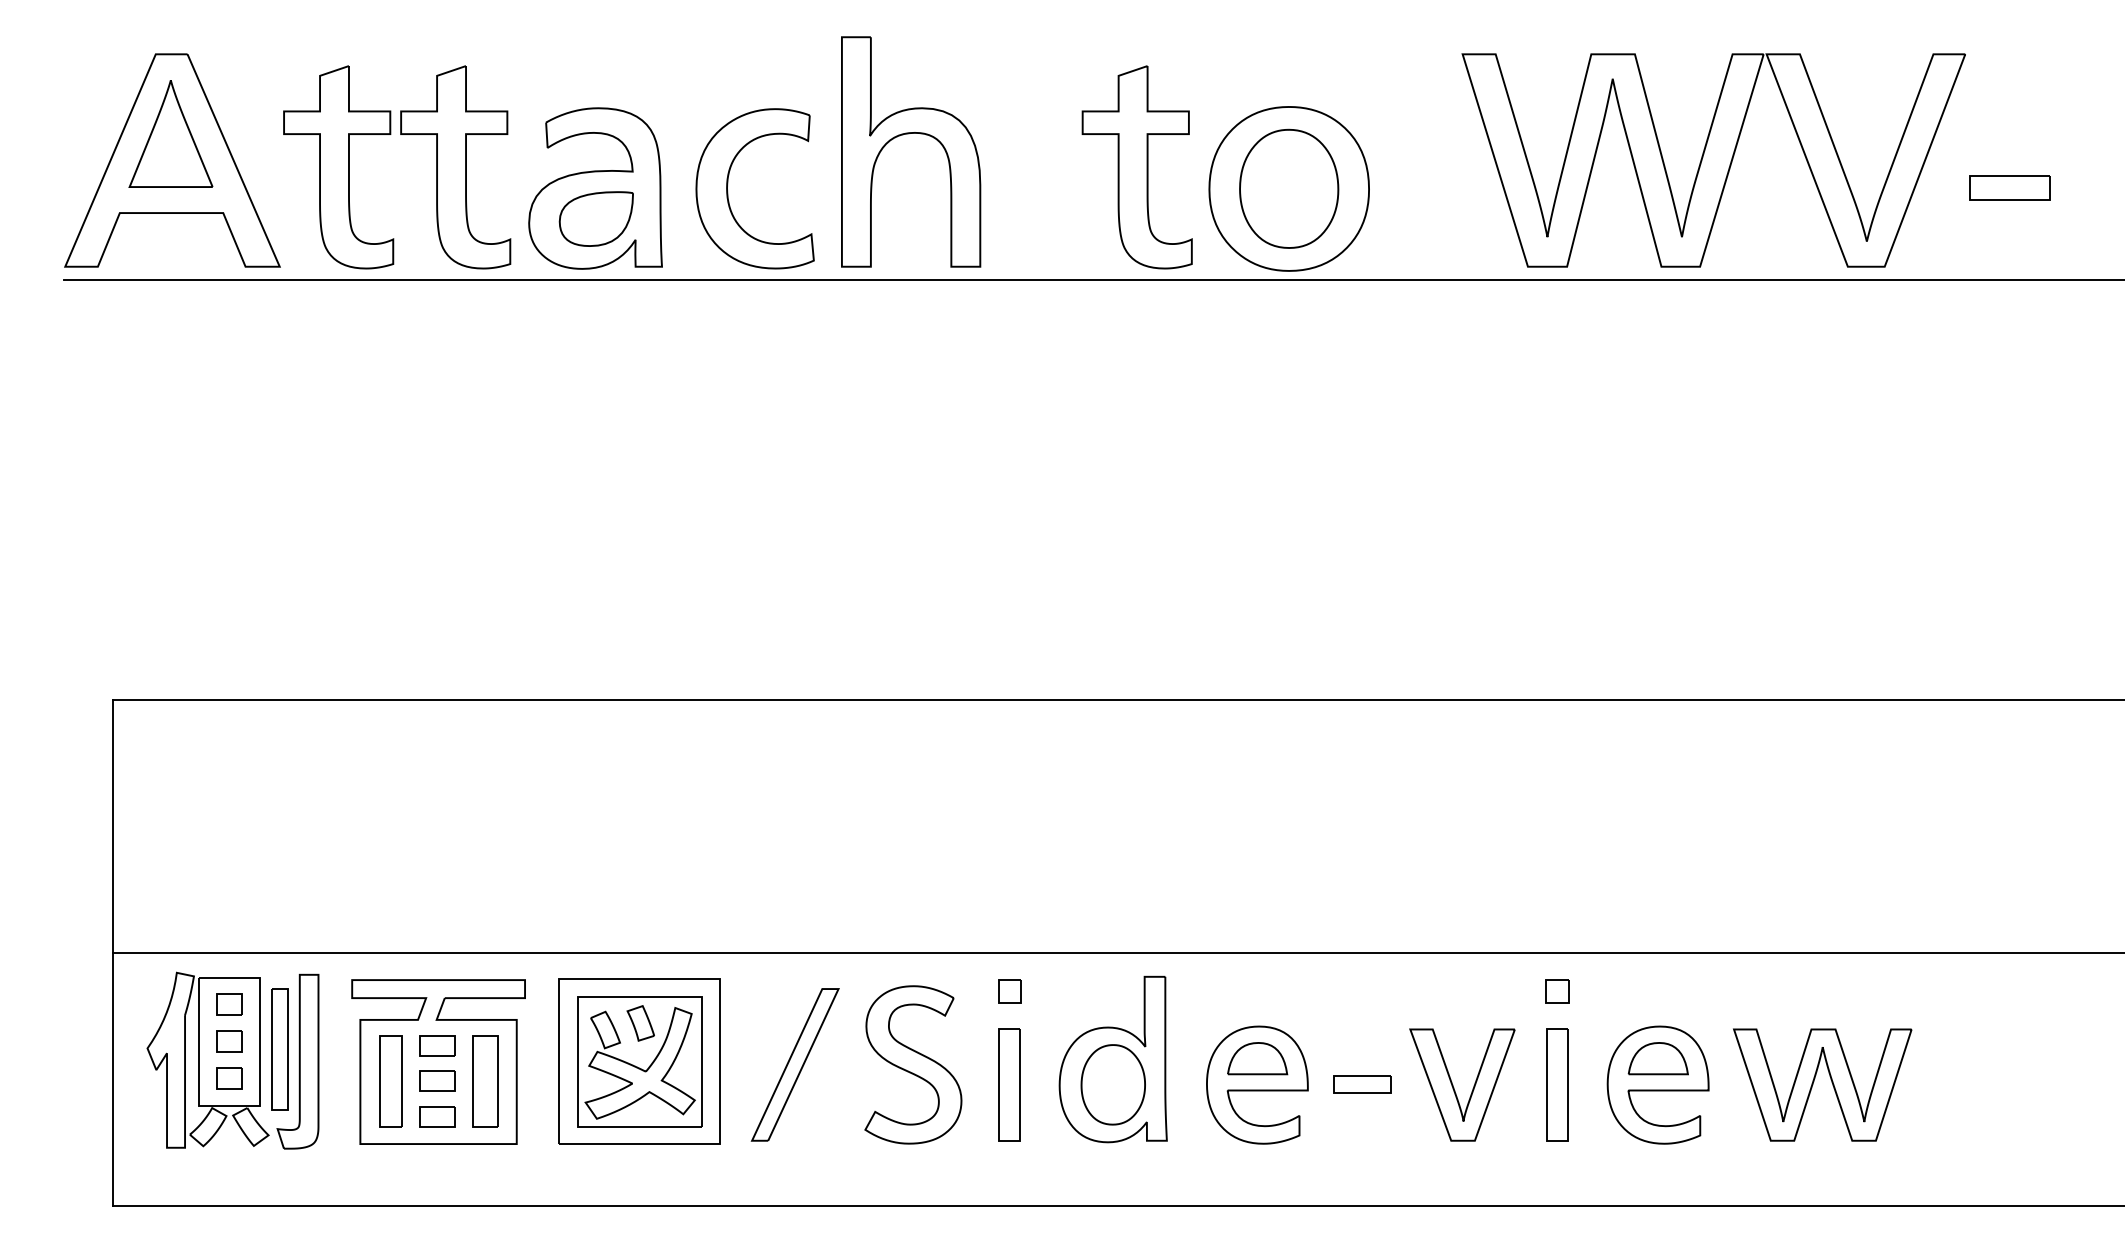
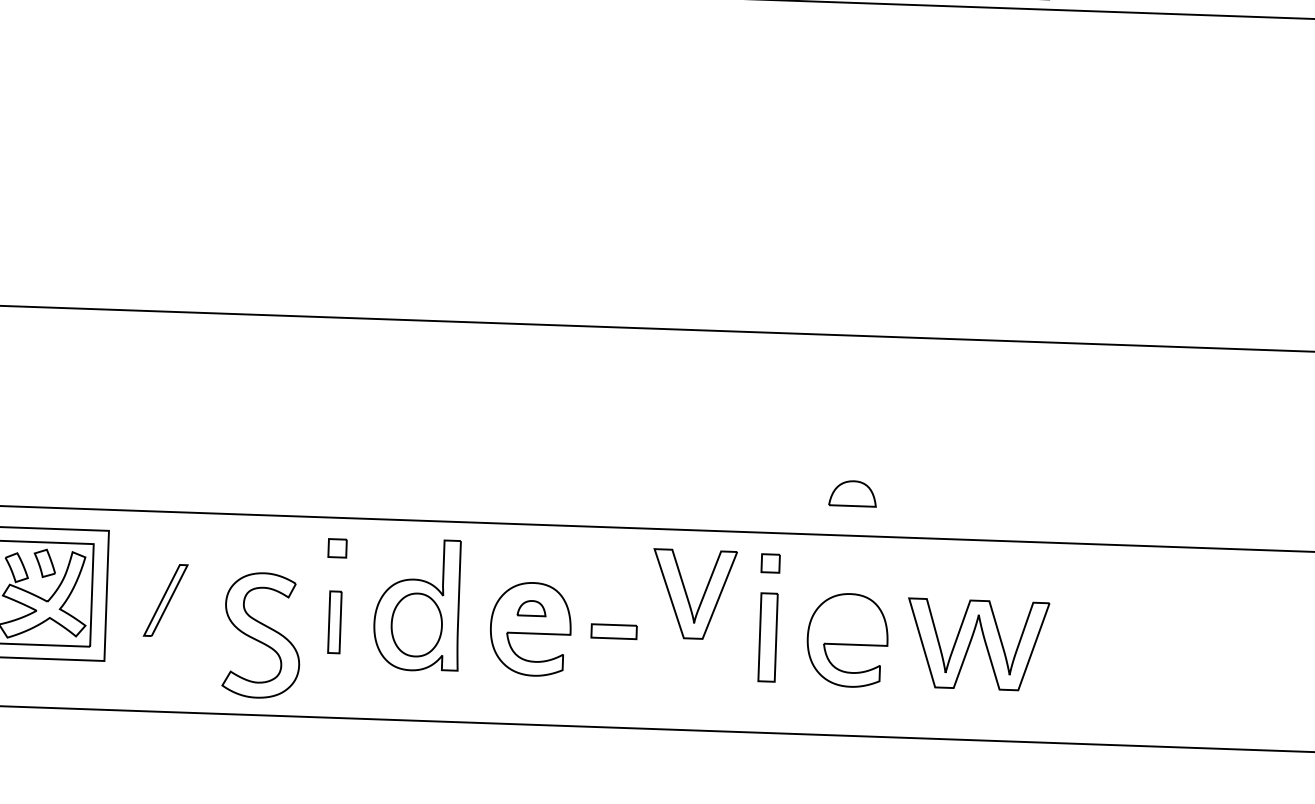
part: (1257, 1058) -> (531, 608), size x0.6
part: (1657, 1058) -> (852, 493), moved
part: (794, 1064) -> (165, 600), size x0.6
part: (913, 1064) -> (262, 635), moved
part: (1009, 1084) -> (334, 621), size x0.7
part: (1454, 1087) -> (687, 596), moved

